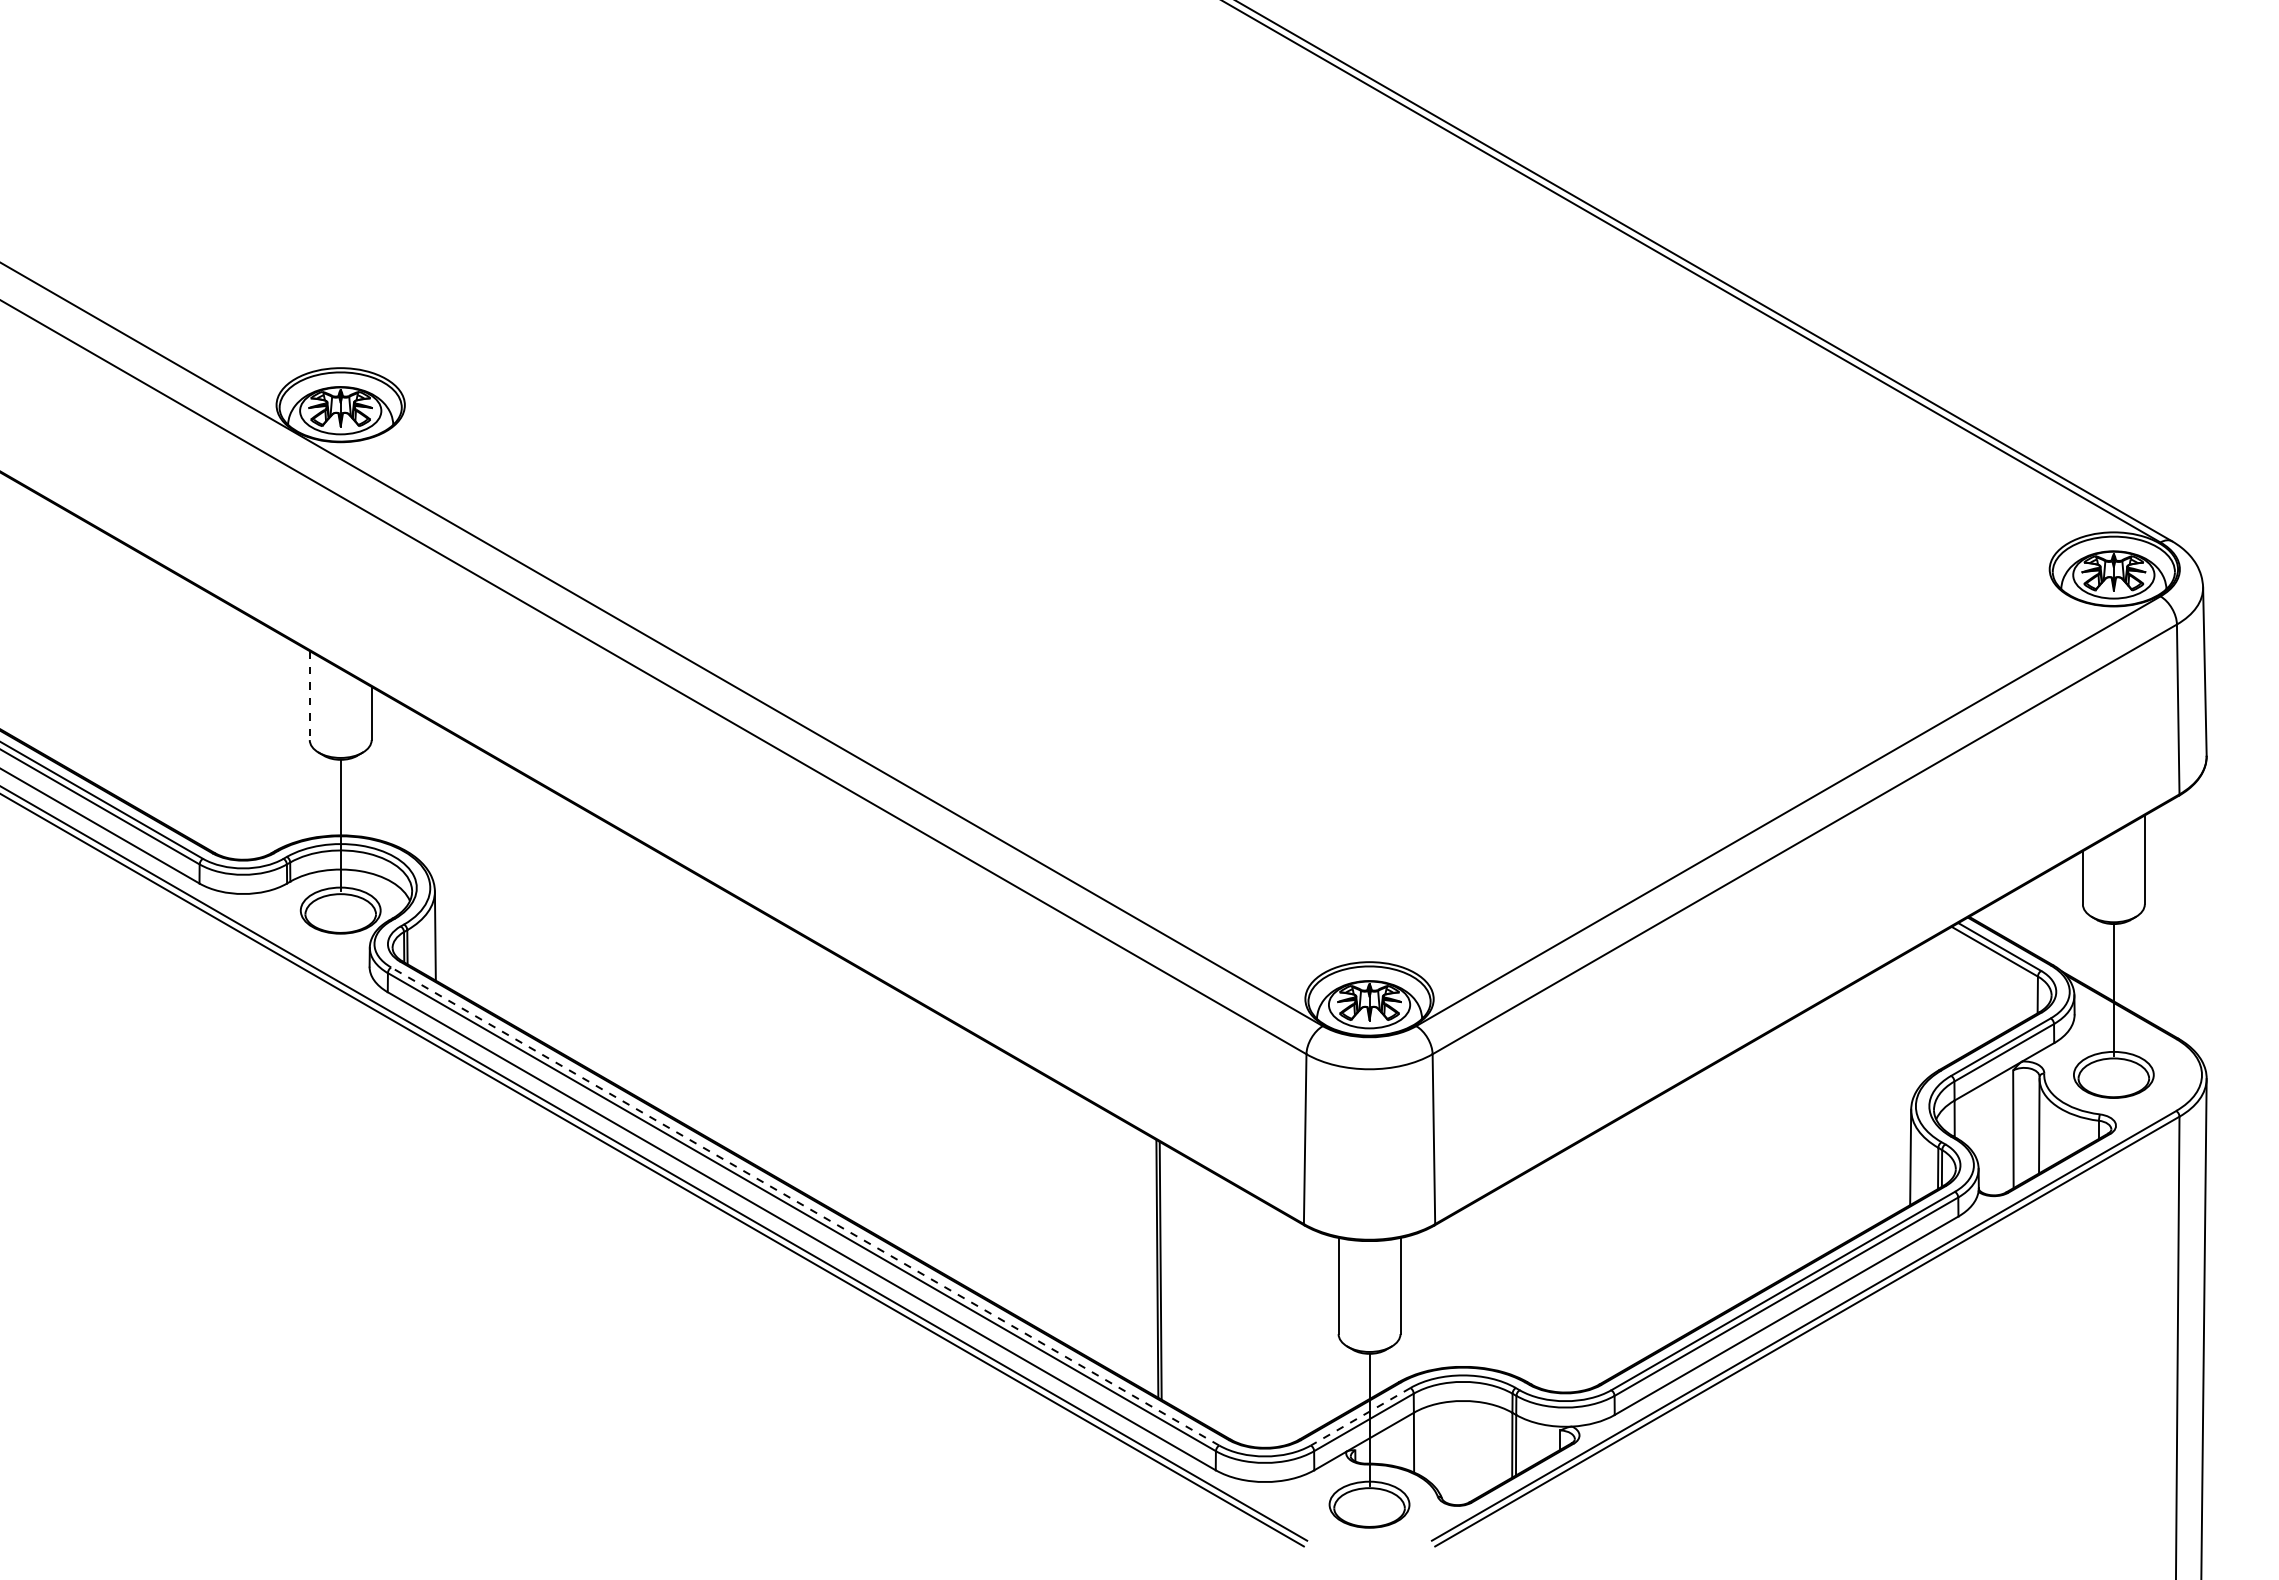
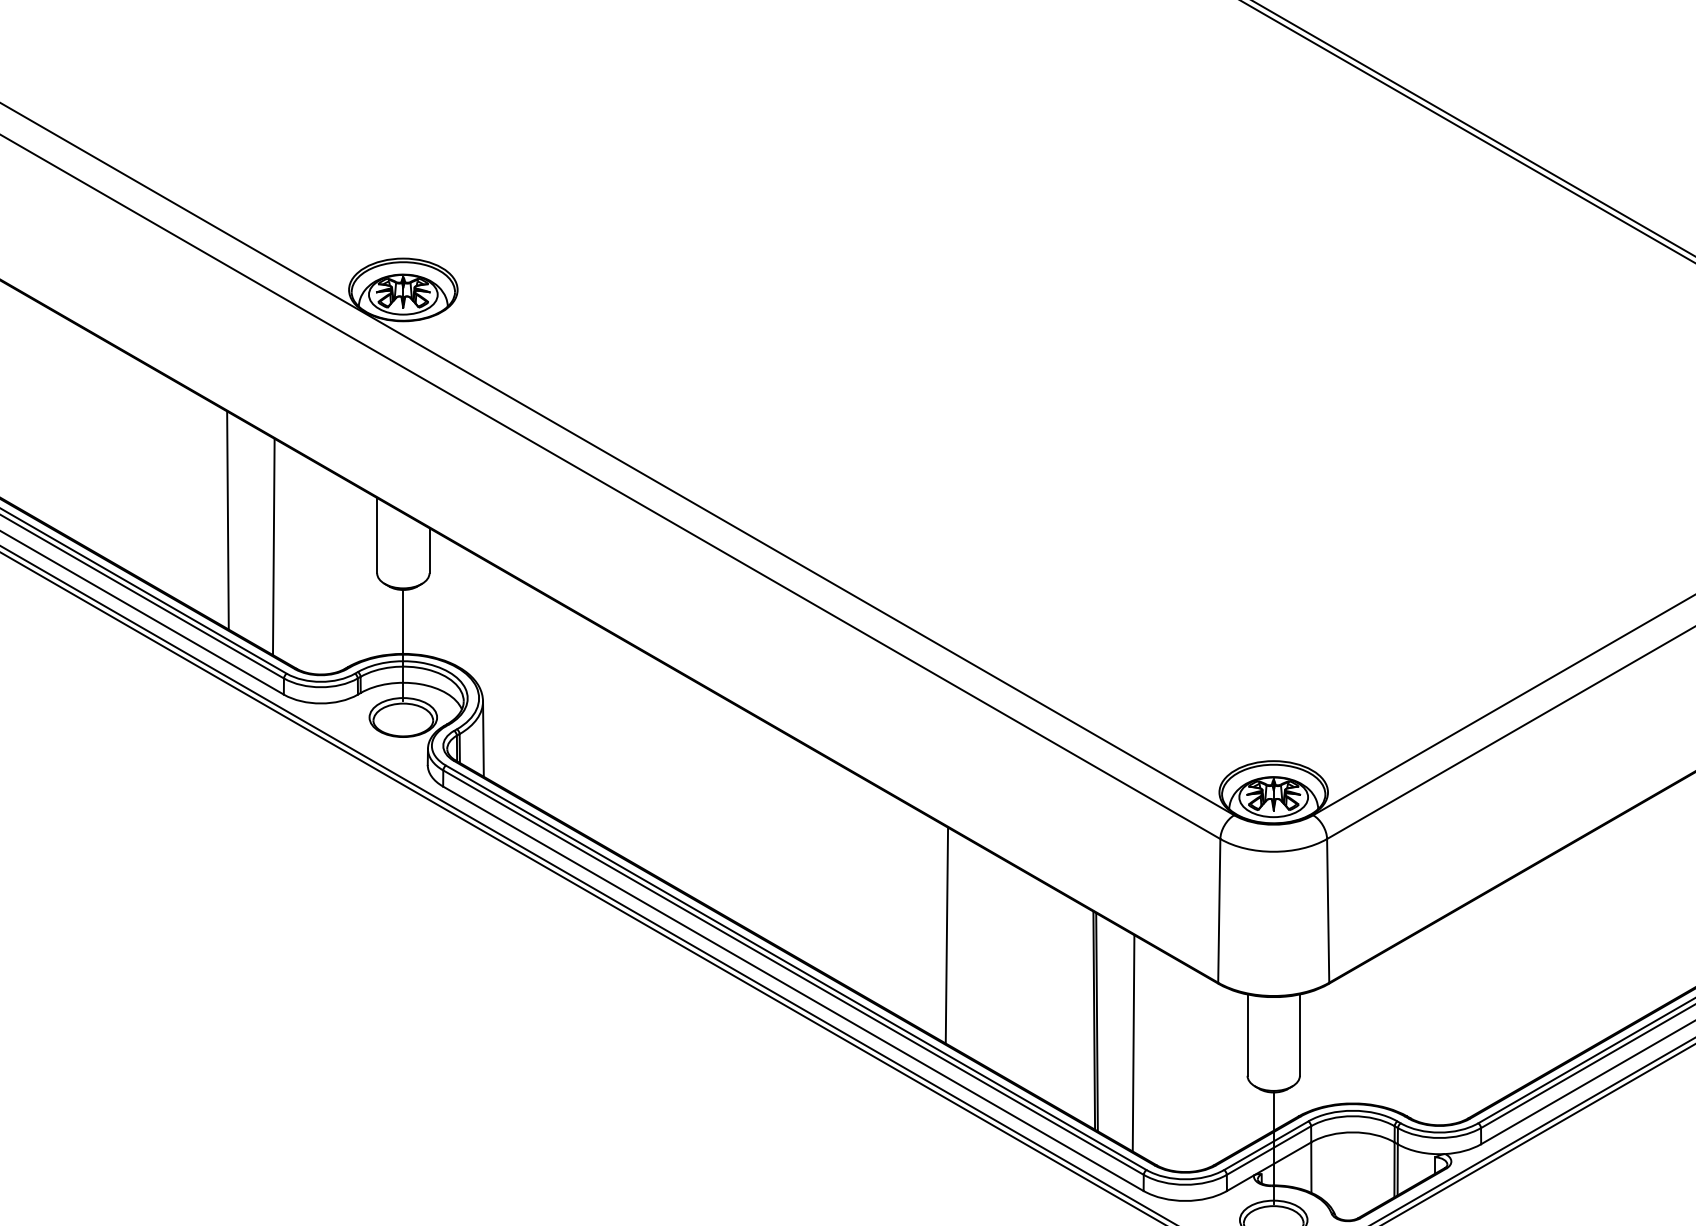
line: (133, 677) -> (228, 520), added
line: (309, 696) -> (376, 536), dashed -> solid
line: (187, 708) -> (273, 546), added
line: (982, 1167) -> (946, 934), added
line: (804, 1206) -> (795, 967), dashed -> solid
line: (1203, 1295) -> (1133, 1043), added
line: (1360, 1416) -> (1266, 1145), dashed -> solid

